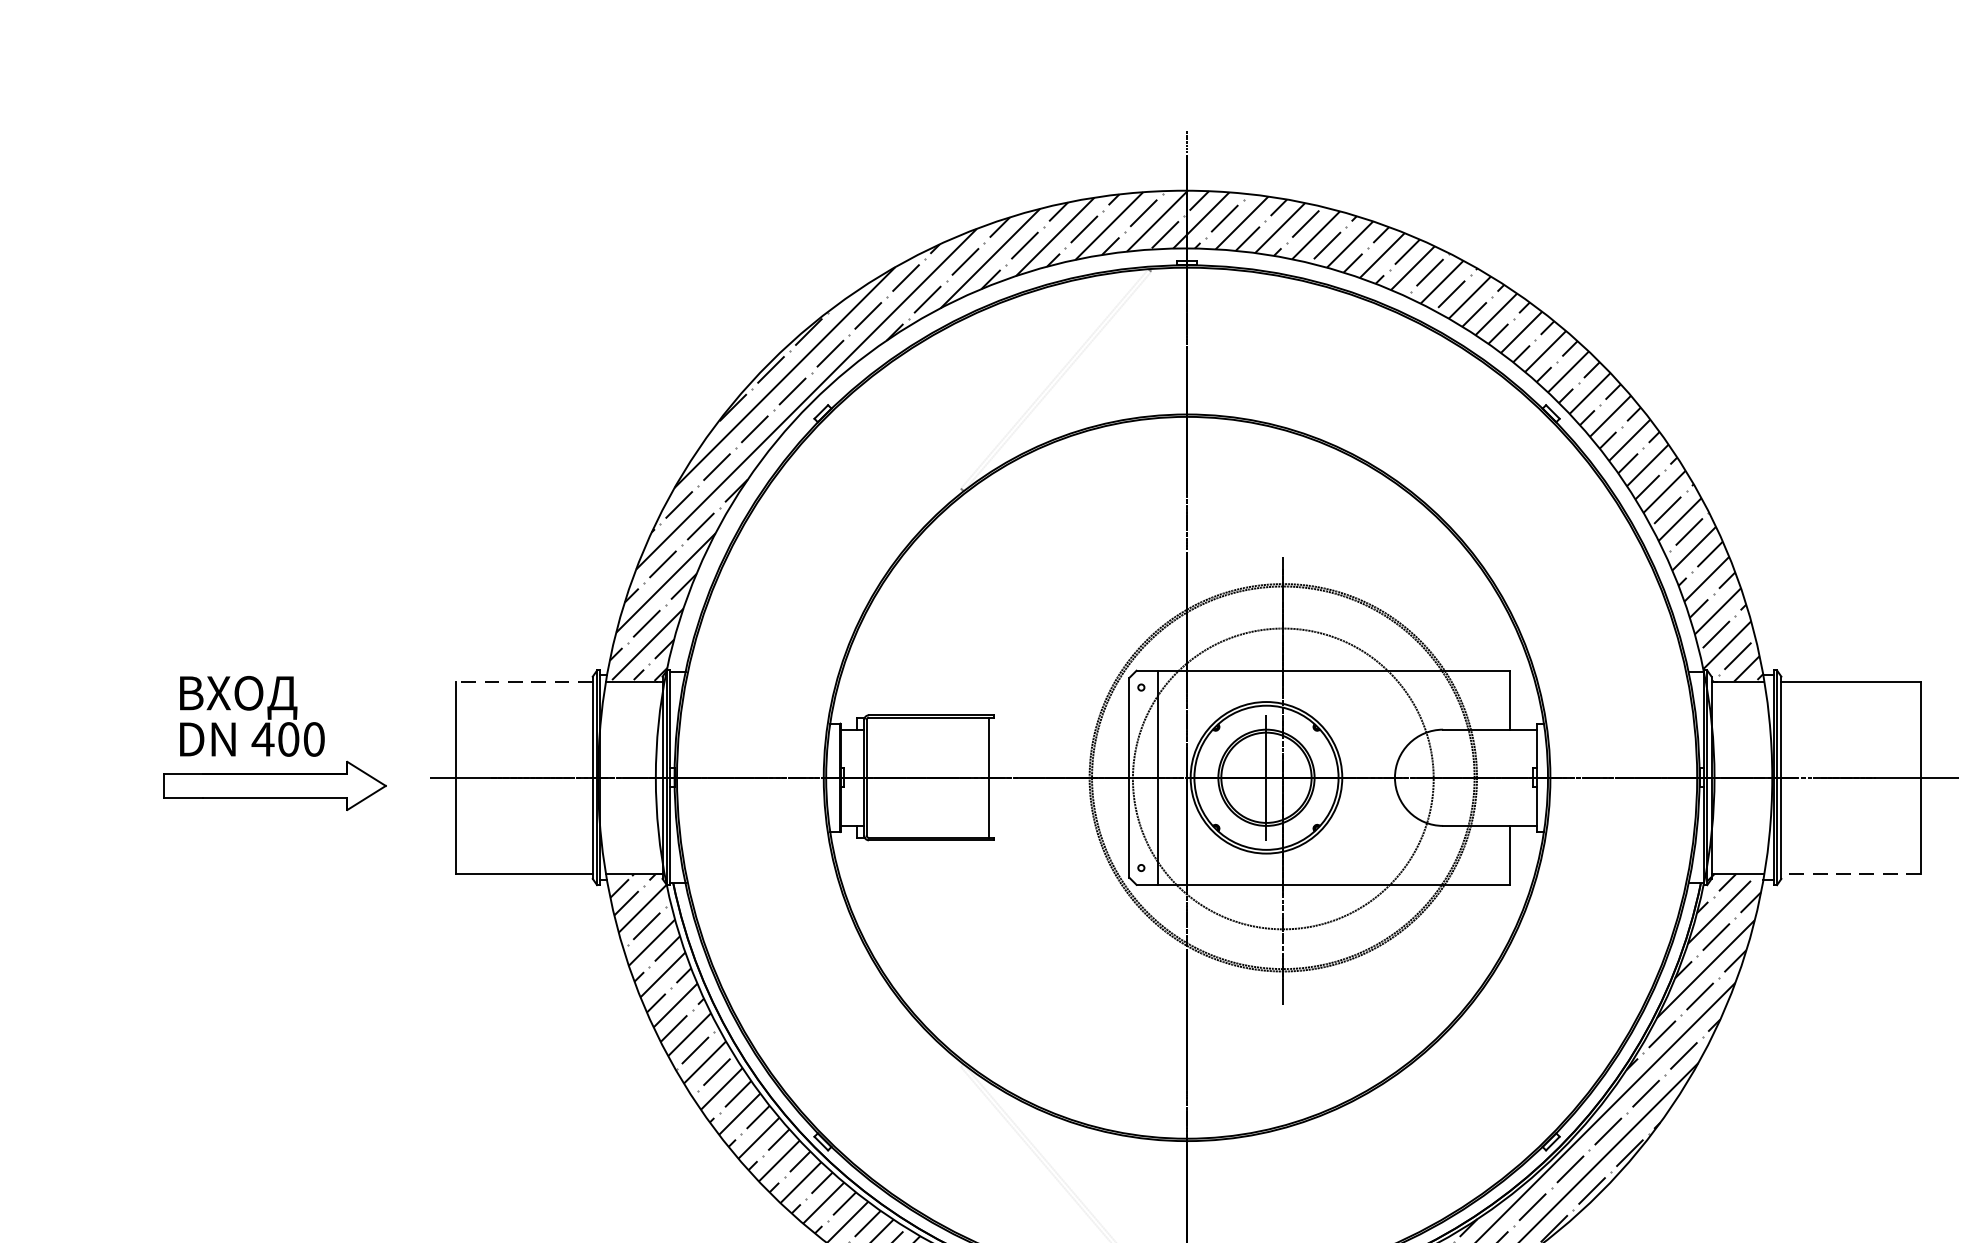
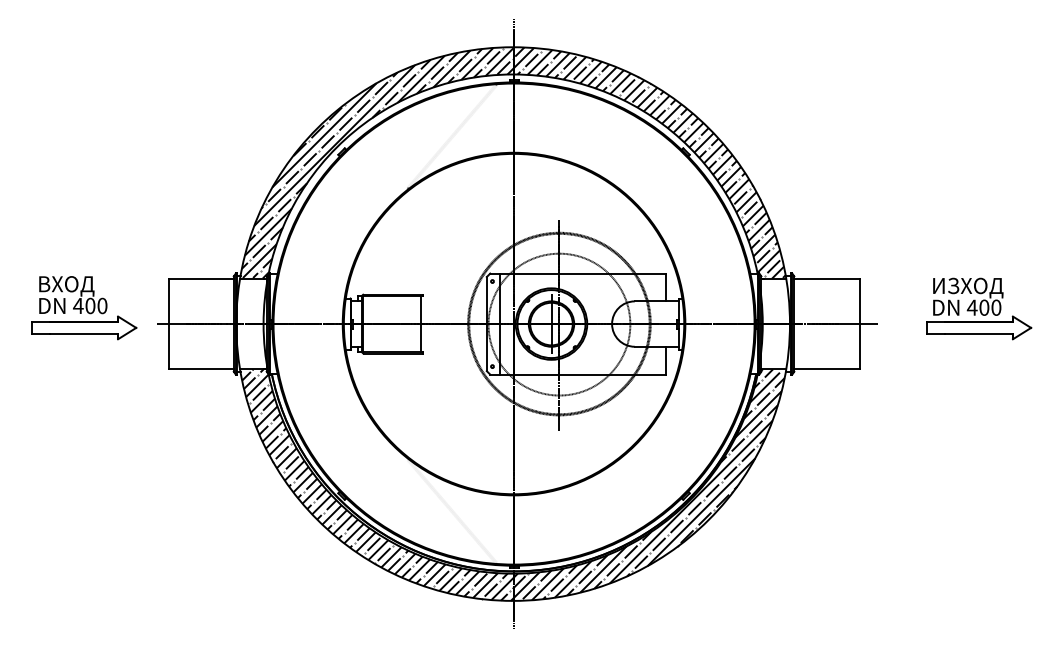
line: (524, 681) -> (201, 278), dashed -> solid
line: (1851, 874) -> (827, 369), dashed -> solid

